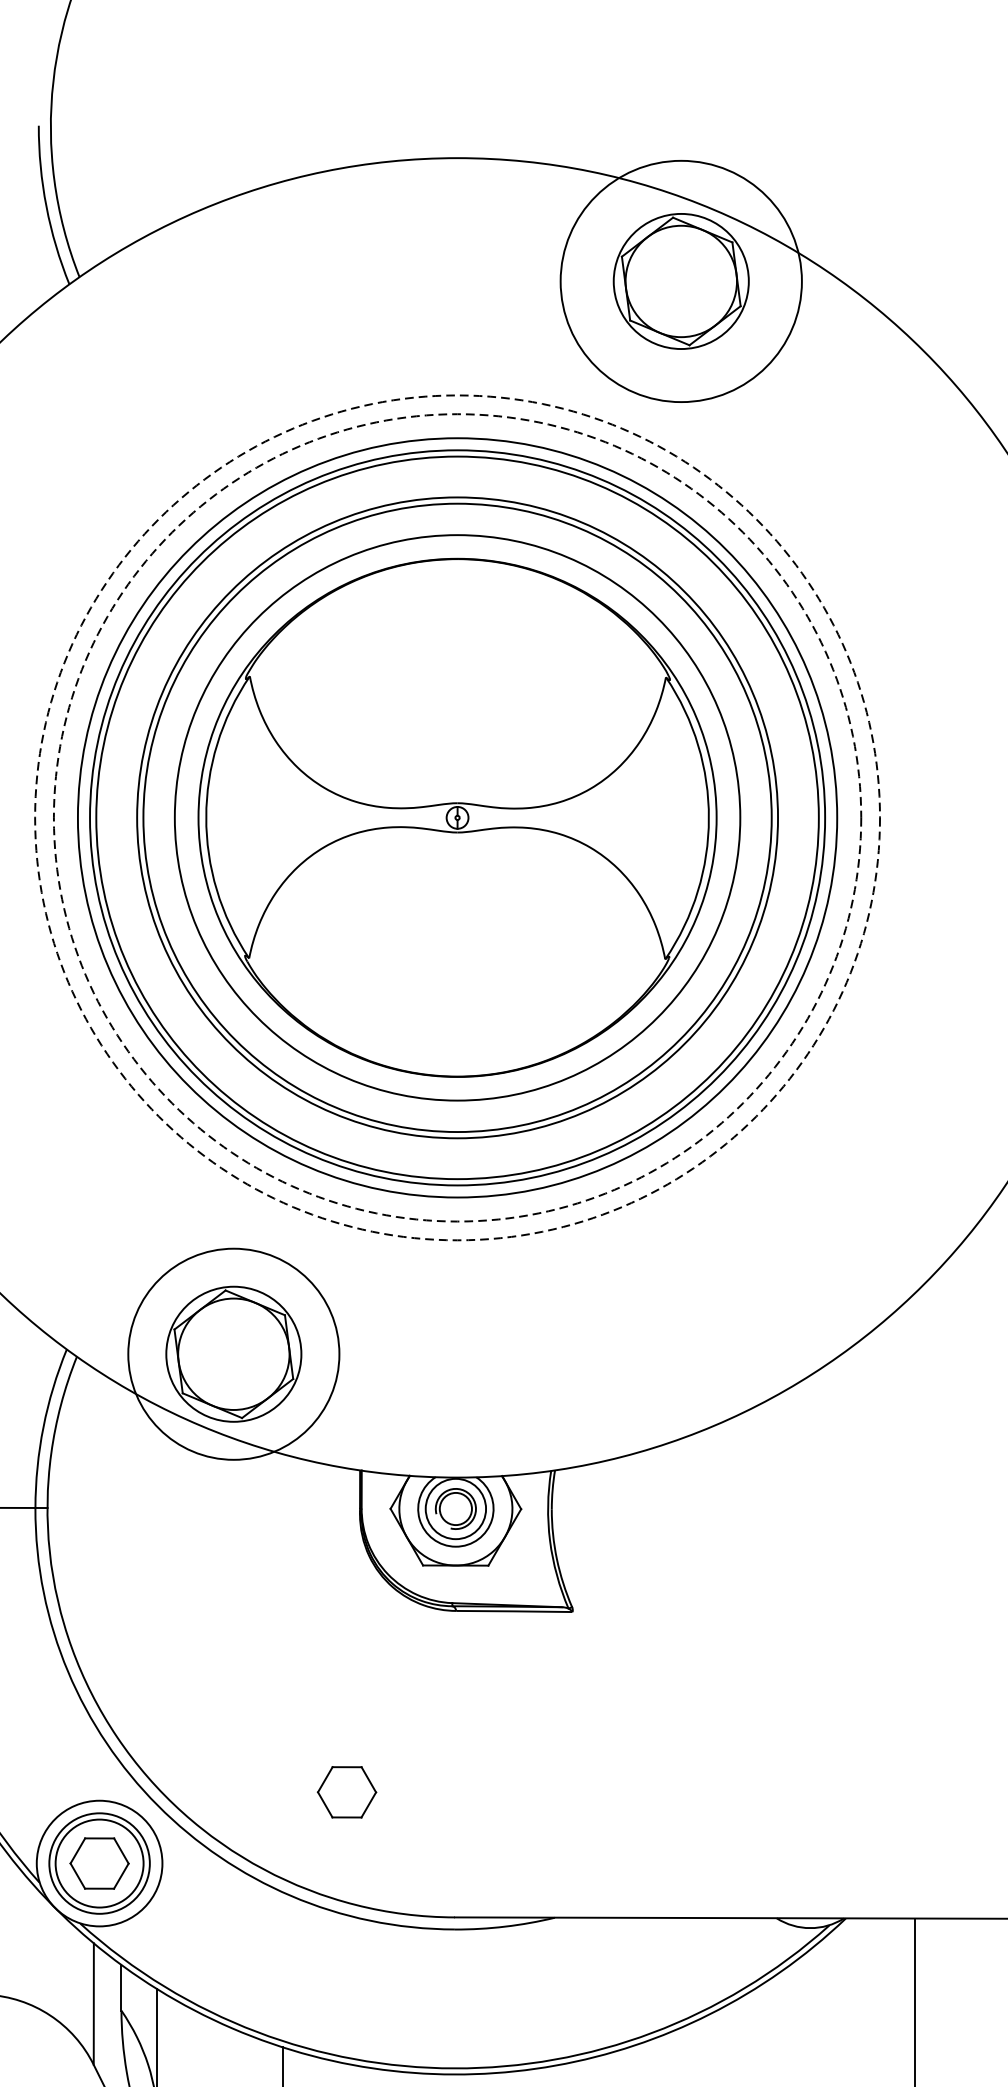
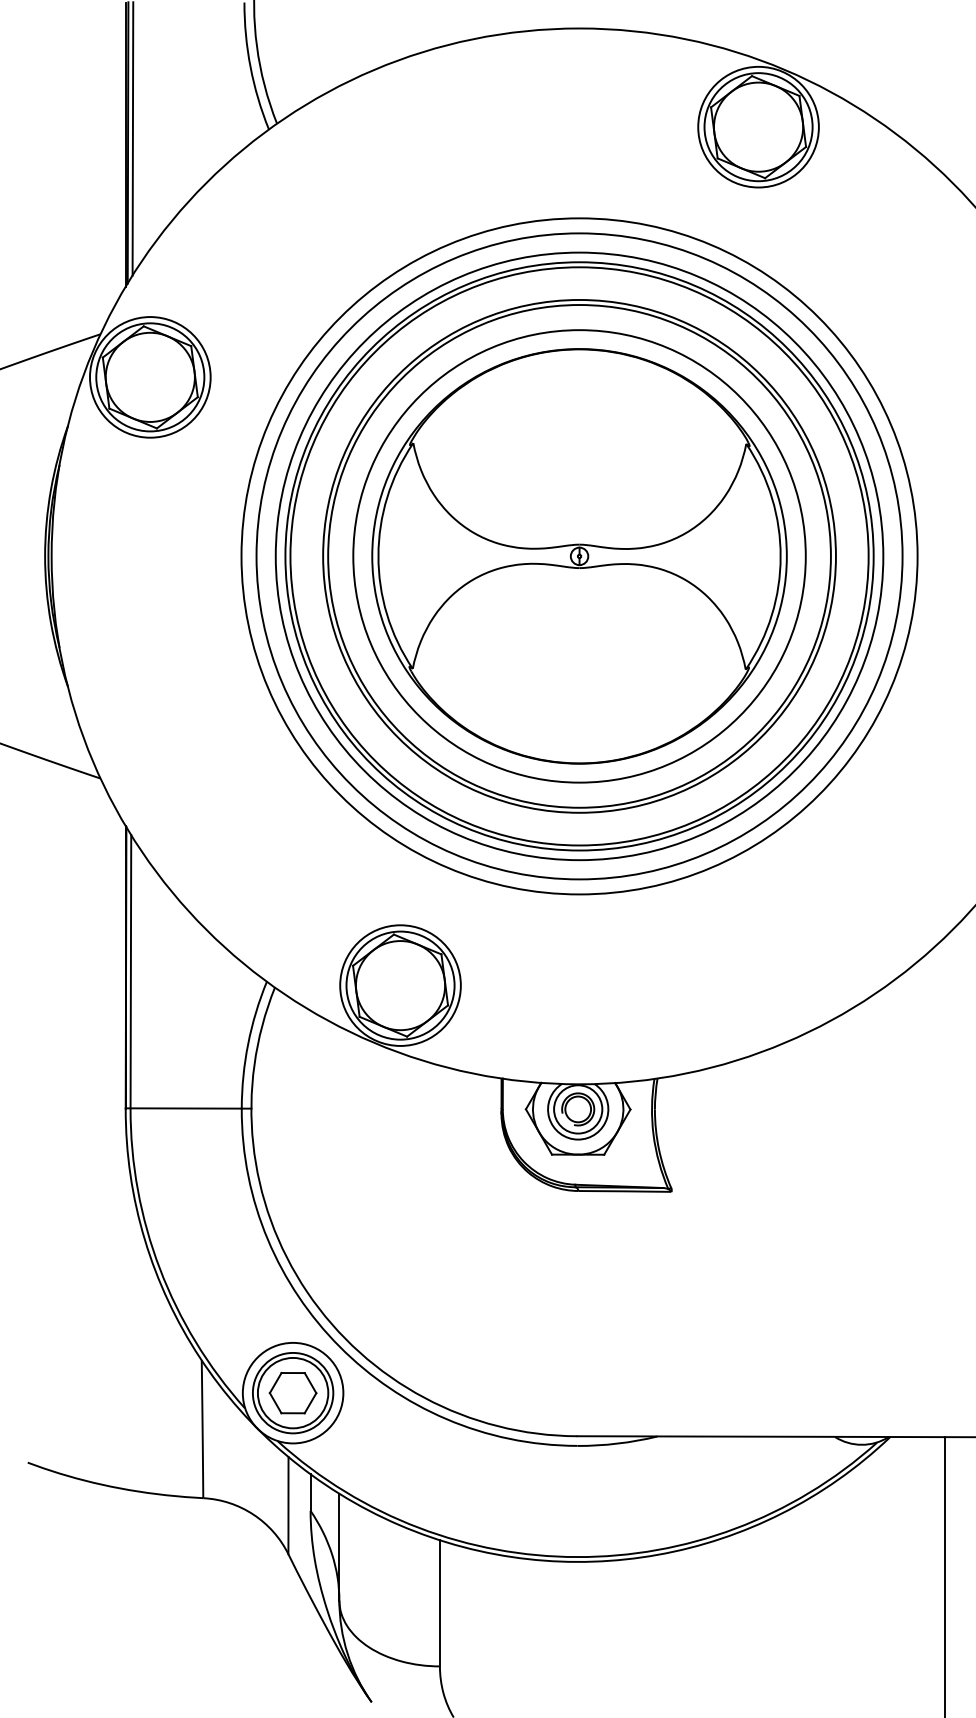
circle: (681, 280) -> (758, 126), size x0.62
circle: (457, 818) -> (579, 556), dashed -> solid
circle: (457, 818) -> (579, 556), dashed -> solid
circle: (233, 1354) -> (400, 985), size x0.71
part: (346, 1792) -> (490, 1336), removed

